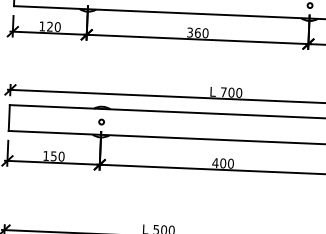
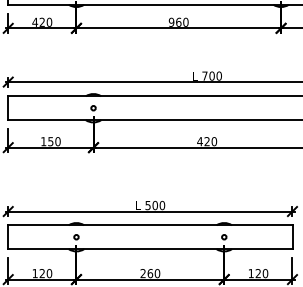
text: (42, 25) -> (35, 21), 120 -> 420
text: (190, 31) -> (171, 21), 360 -> 960
text: (222, 163) -> (206, 141), 400 -> 420

